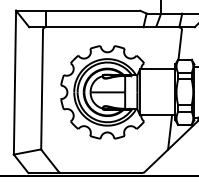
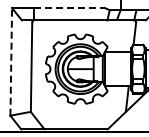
line: (94, 11) -> (70, 8), solid -> dashed
line: (15, 82) -> (11, 61), solid -> dashed

